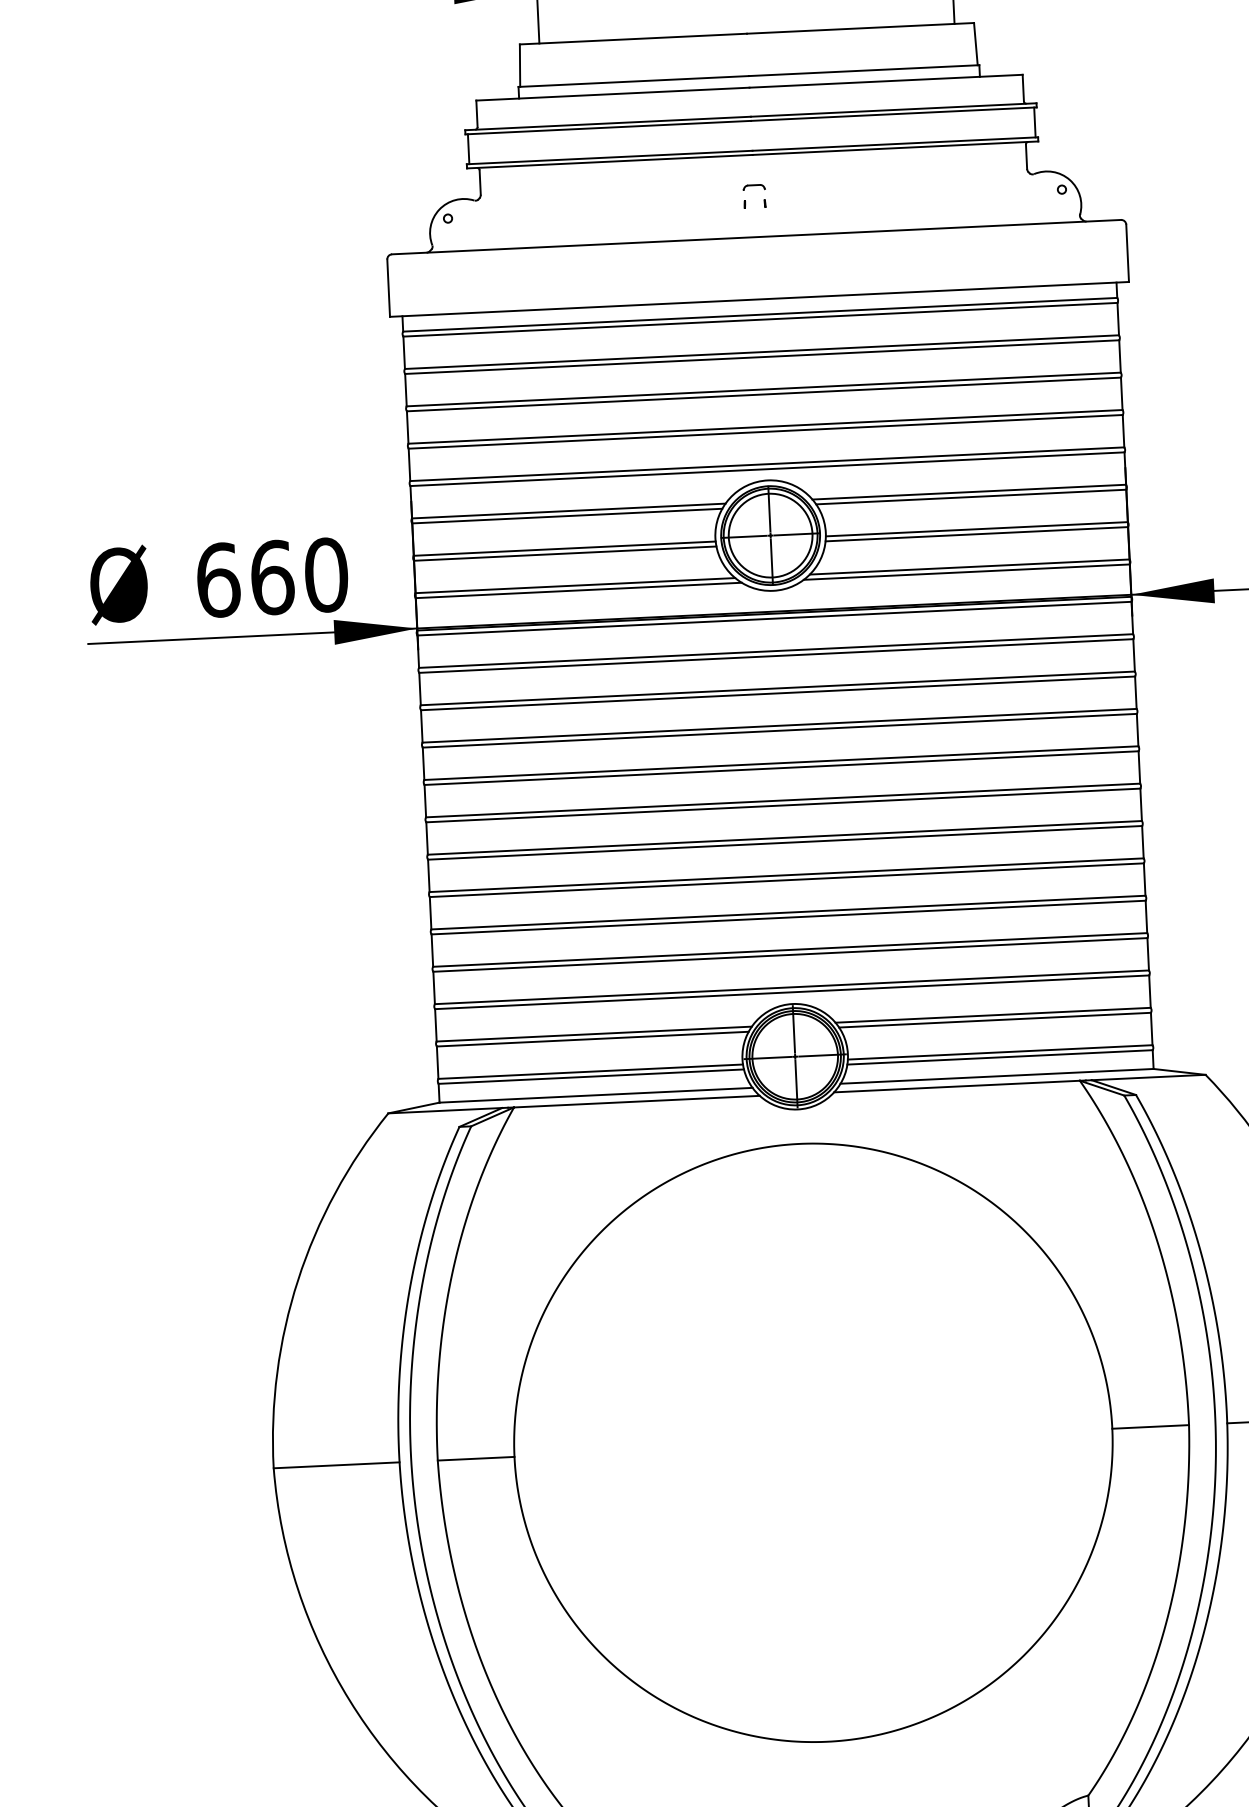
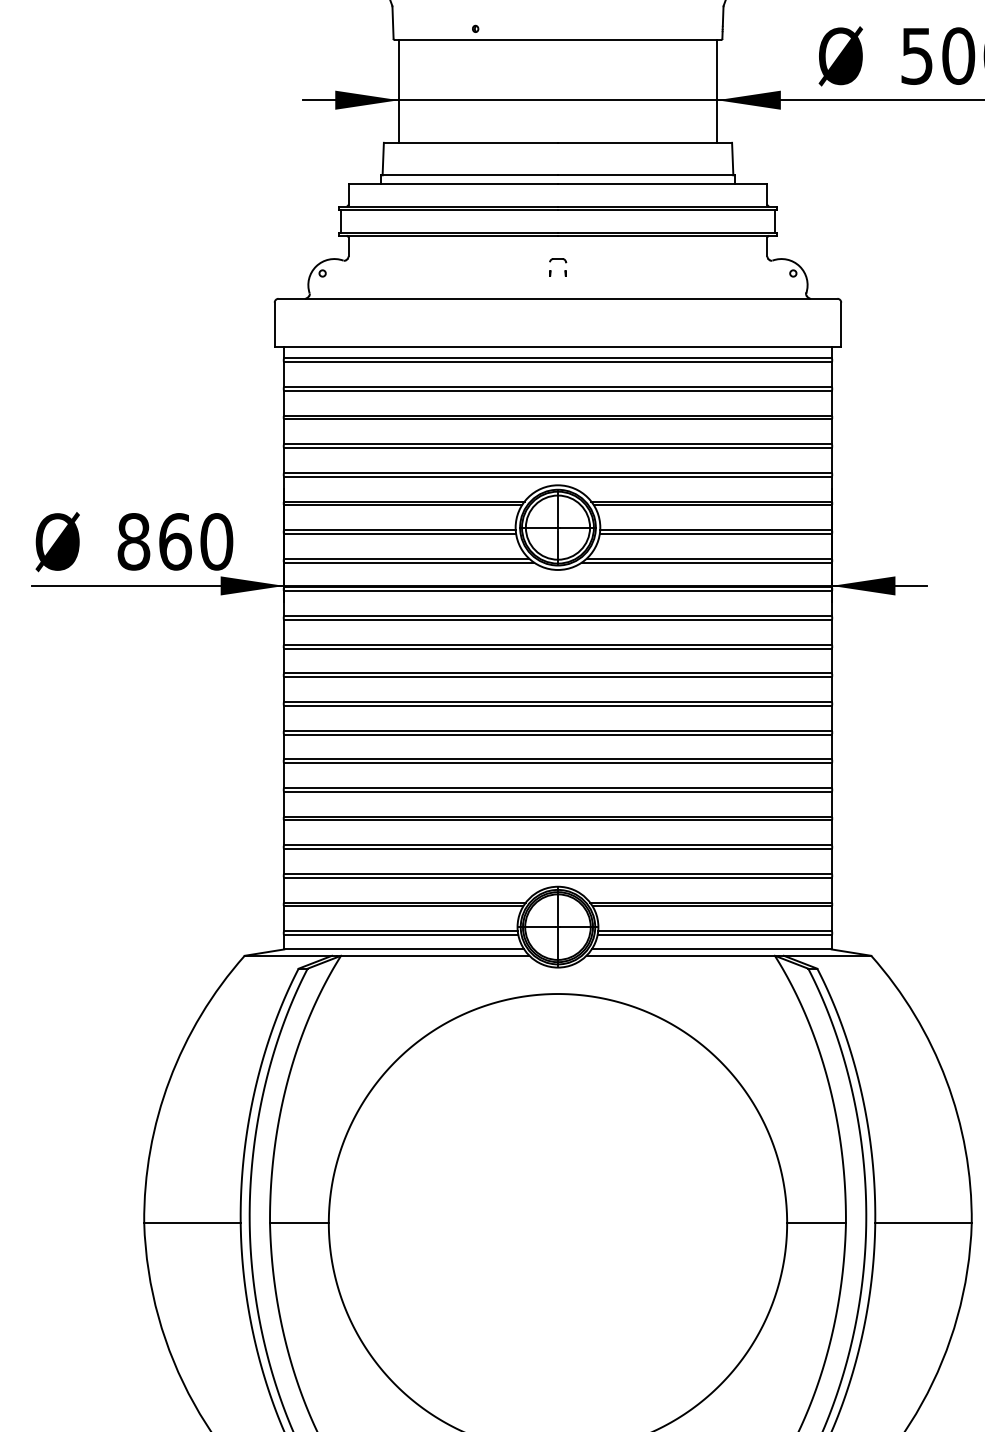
text: (217, 579) -> (133, 541), 660 -> 860

